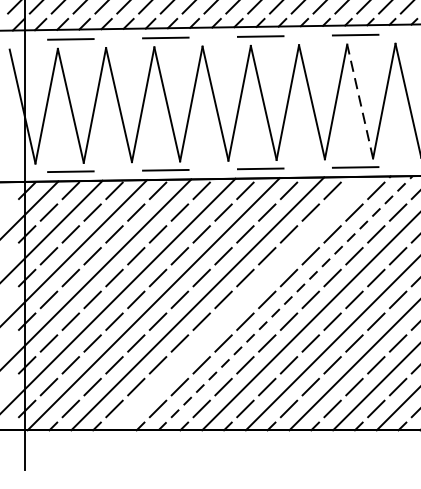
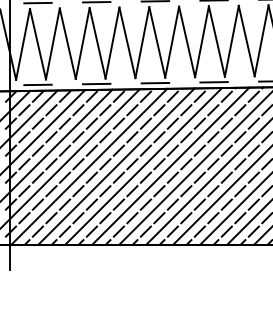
line: (359, 101) -> (216, 41), dashed -> solid
line: (286, 302) -> (171, 165), dashed -> solid
line: (241, 303) -> (143, 166), added

